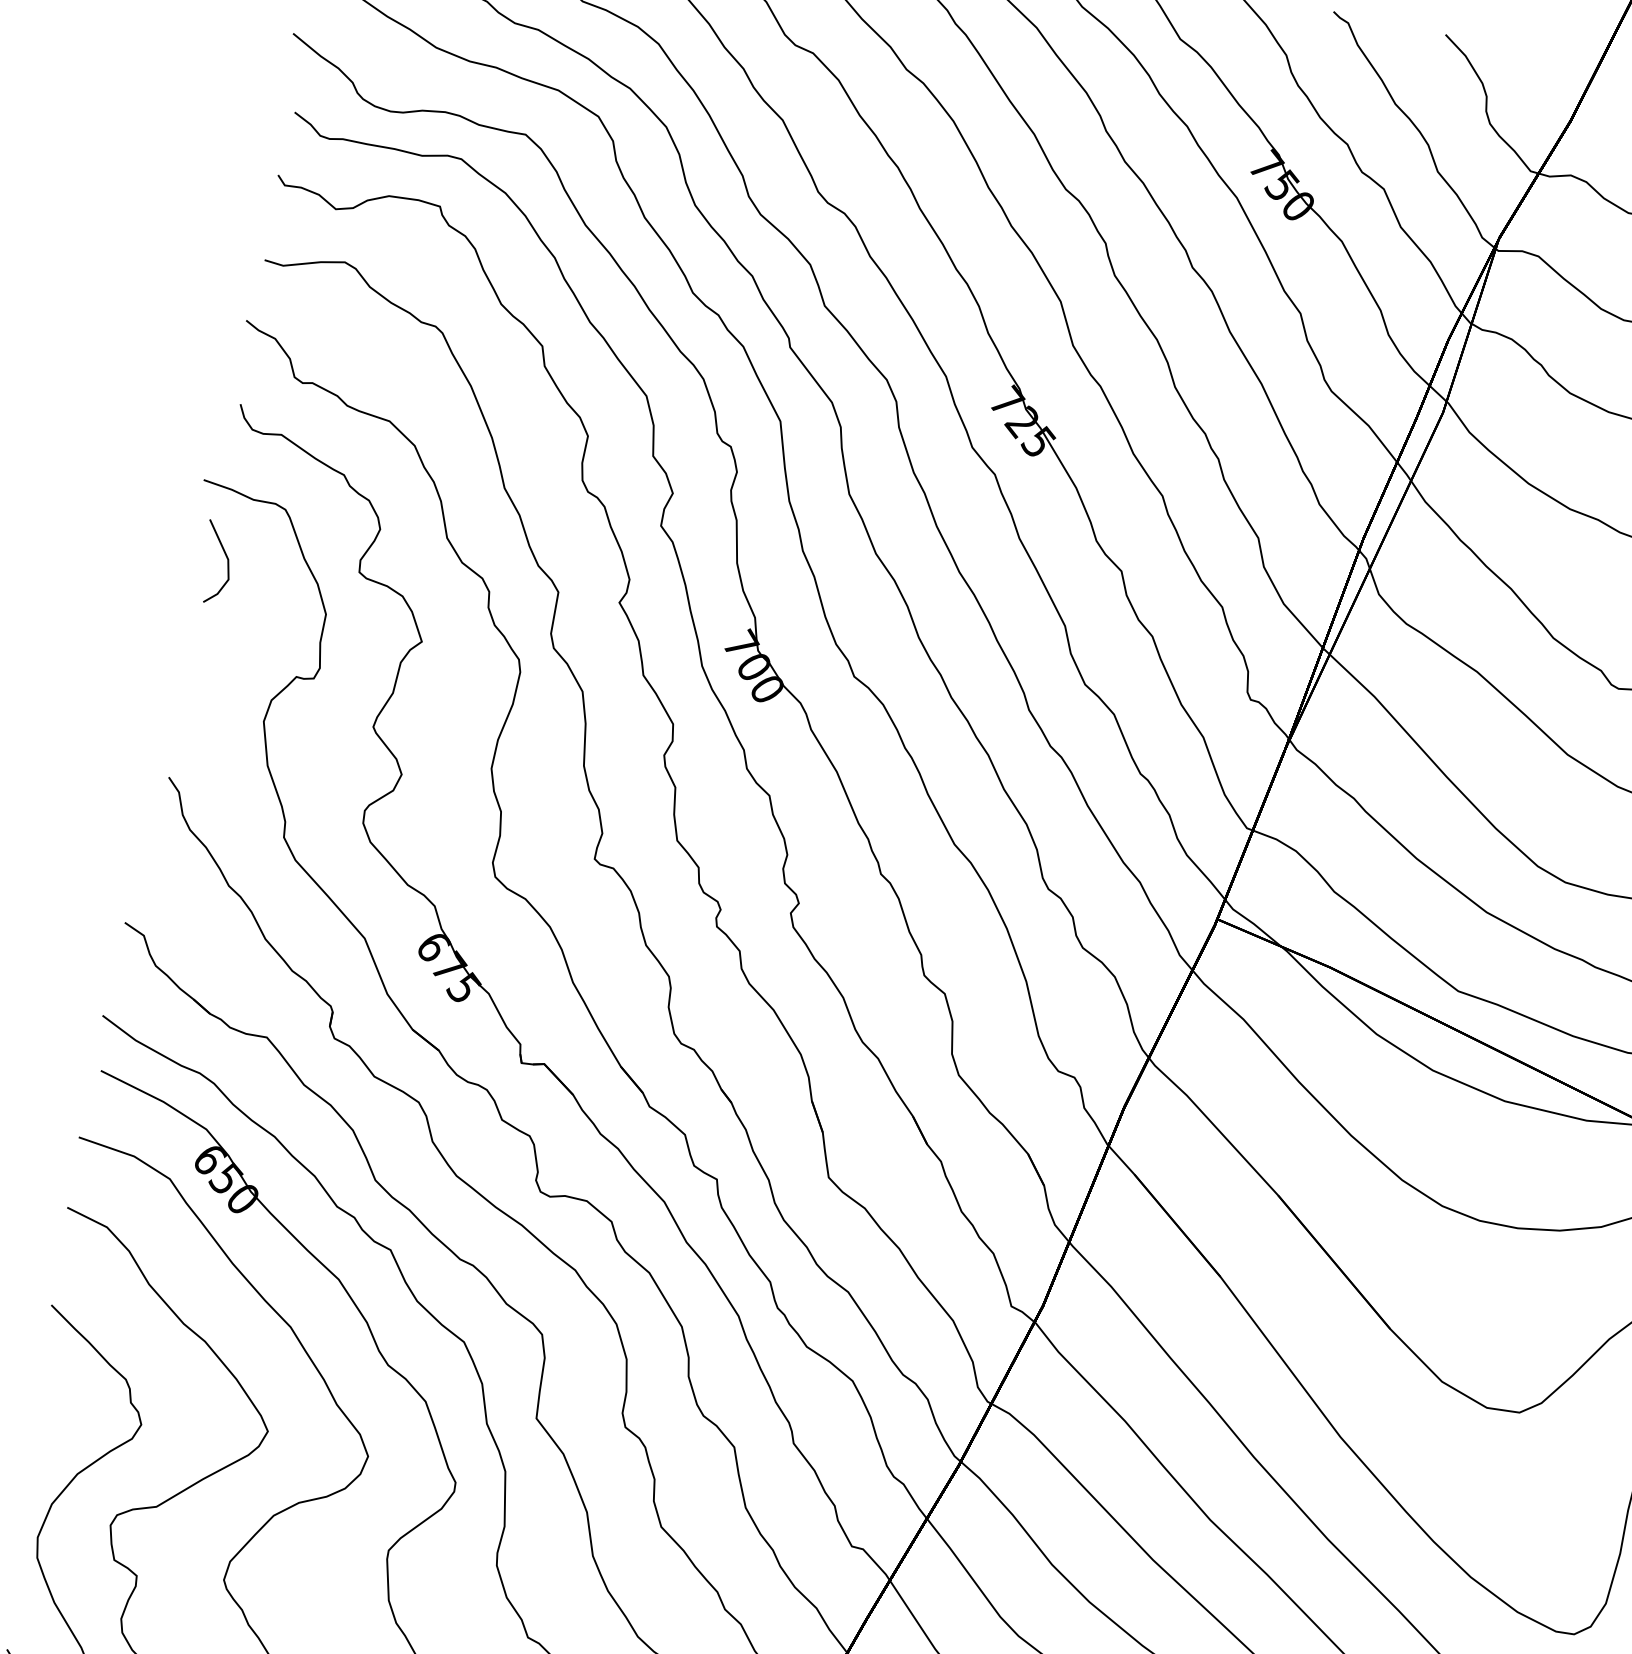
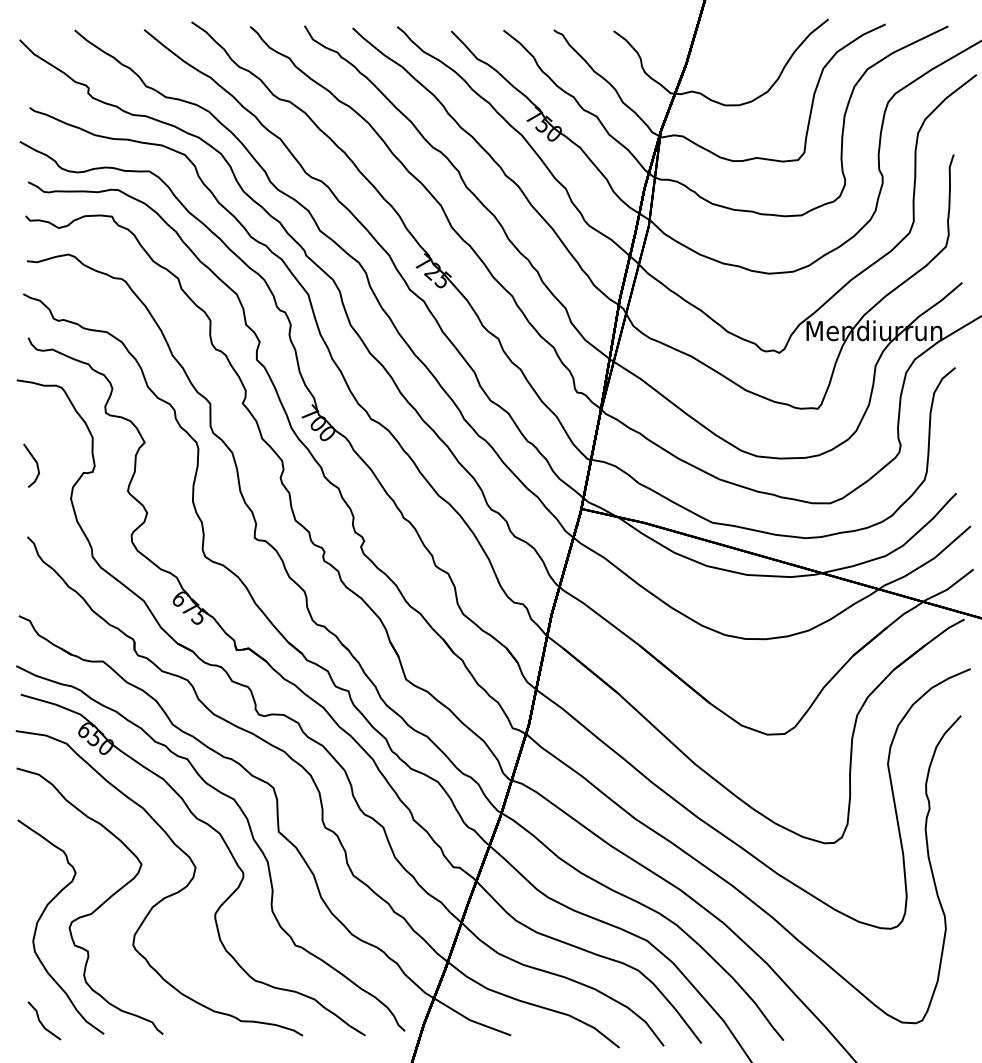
line: (223, 555) -> (34, 461), moved

